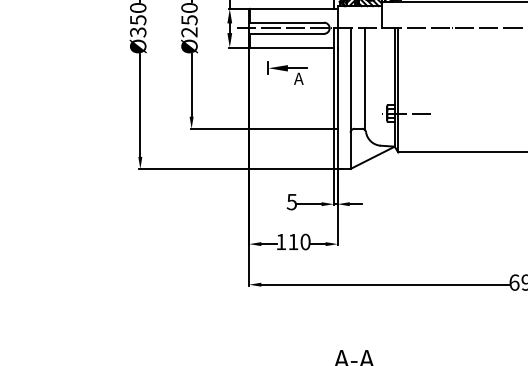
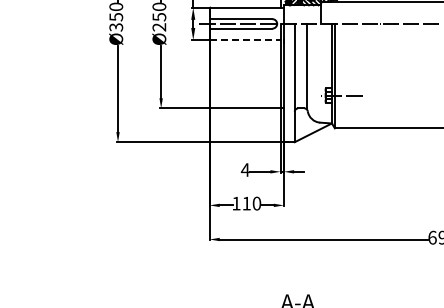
line: (291, 47) -> (245, 40), solid -> dashed
part: (287, 72) -> (241, 61), removed
text: (290, 201) -> (244, 169), 5 -> 4

